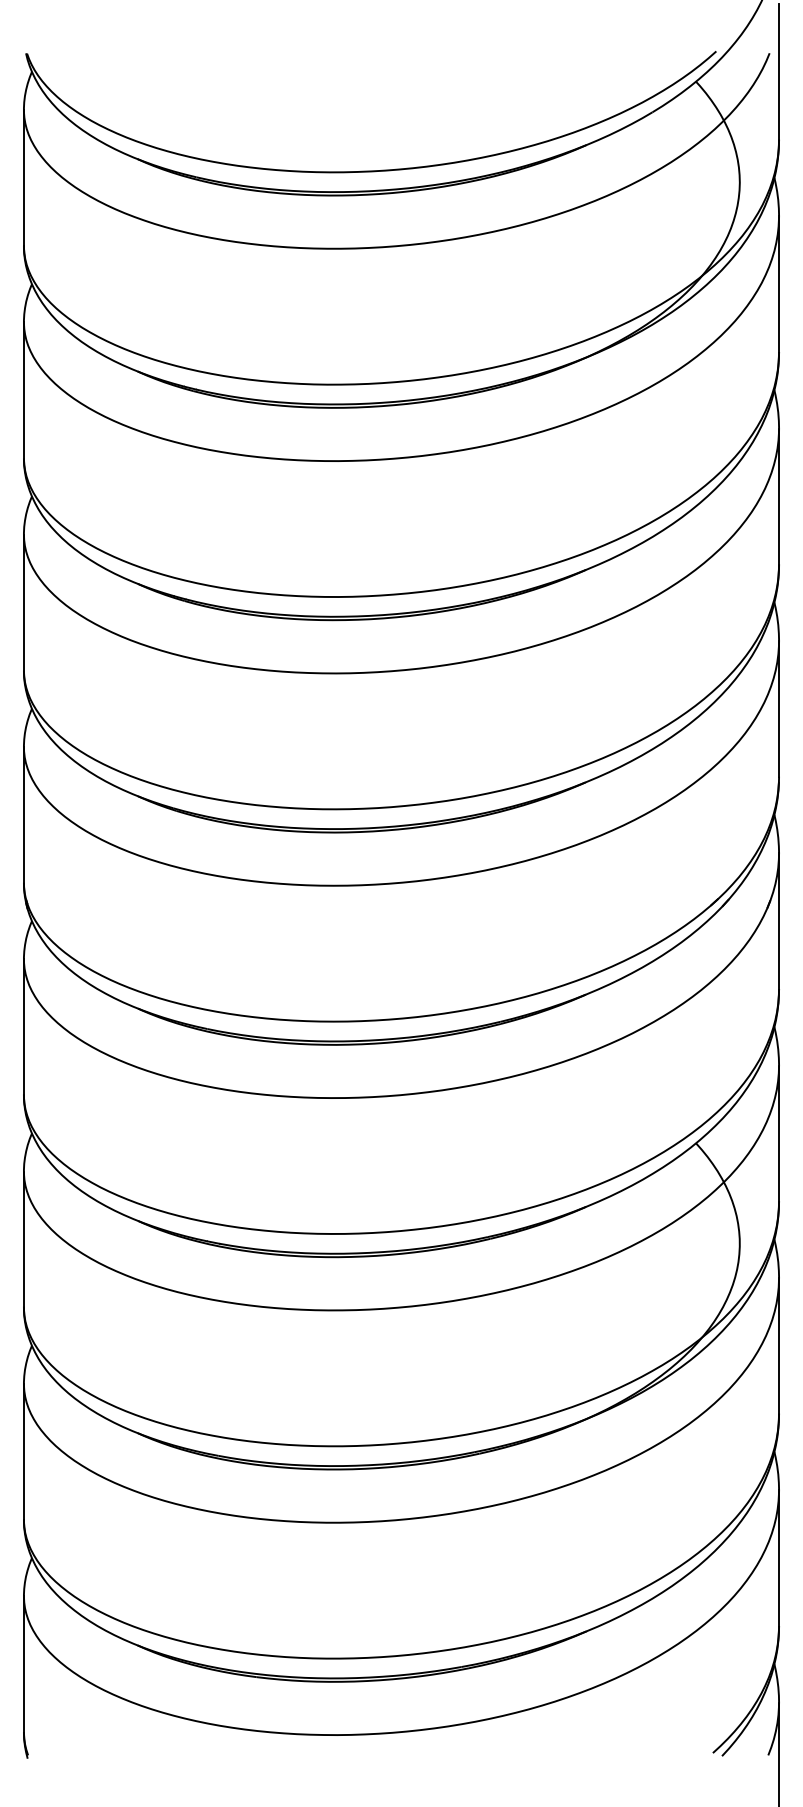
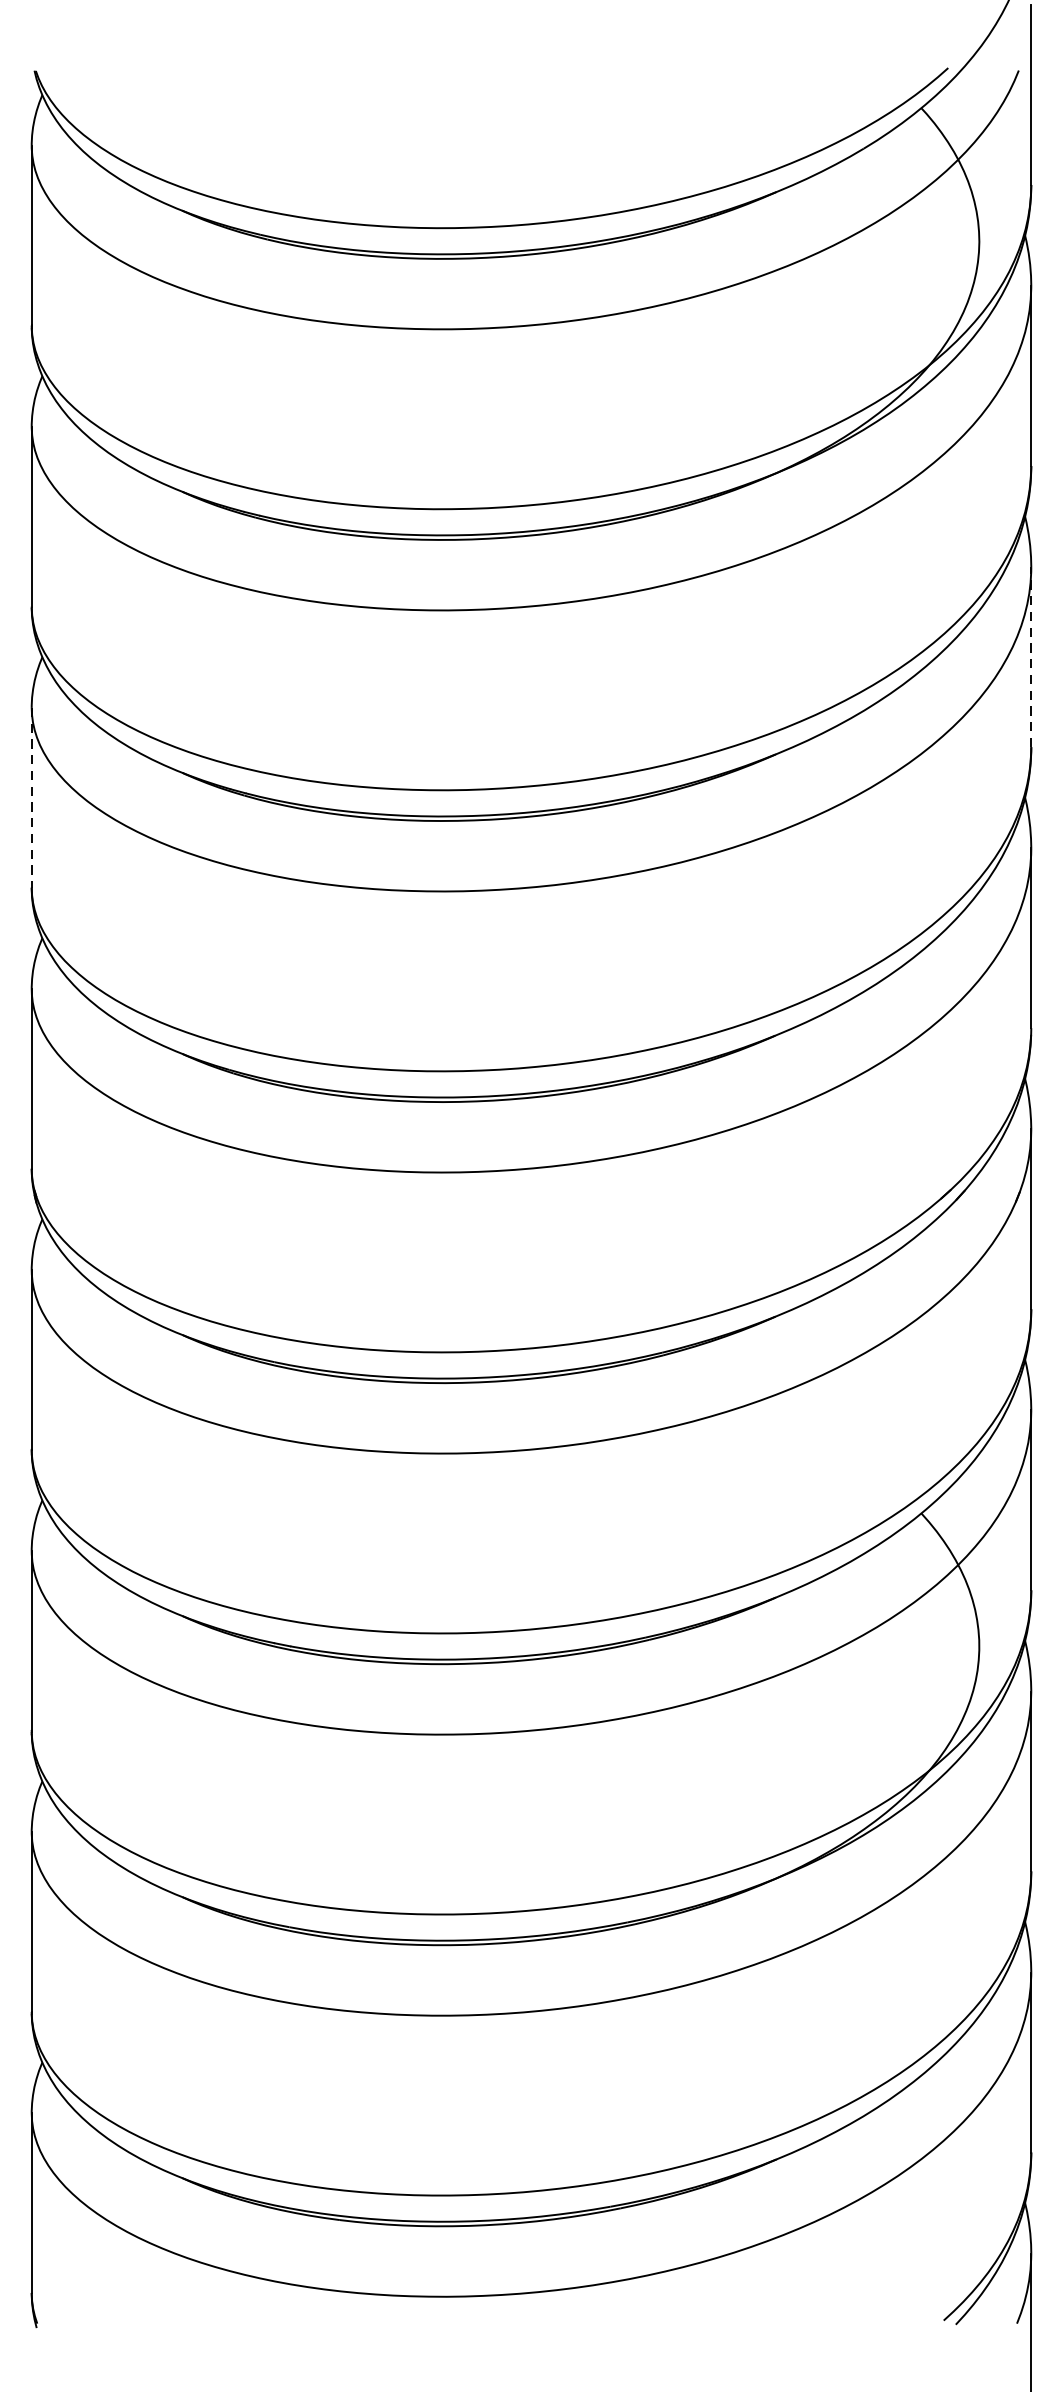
line: (779, 496) -> (1031, 657), solid -> dashed
line: (23, 602) -> (31, 797), solid -> dashed

